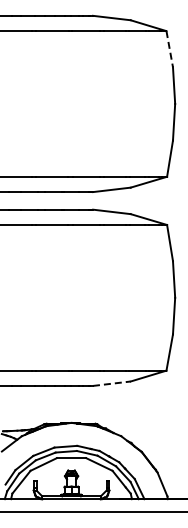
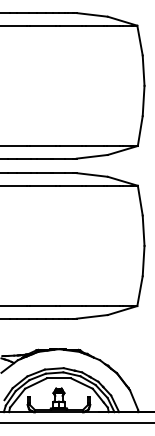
line: (169, 49) -> (139, 40), dashed -> solid
line: (111, 383) -> (91, 316), dashed -> solid

